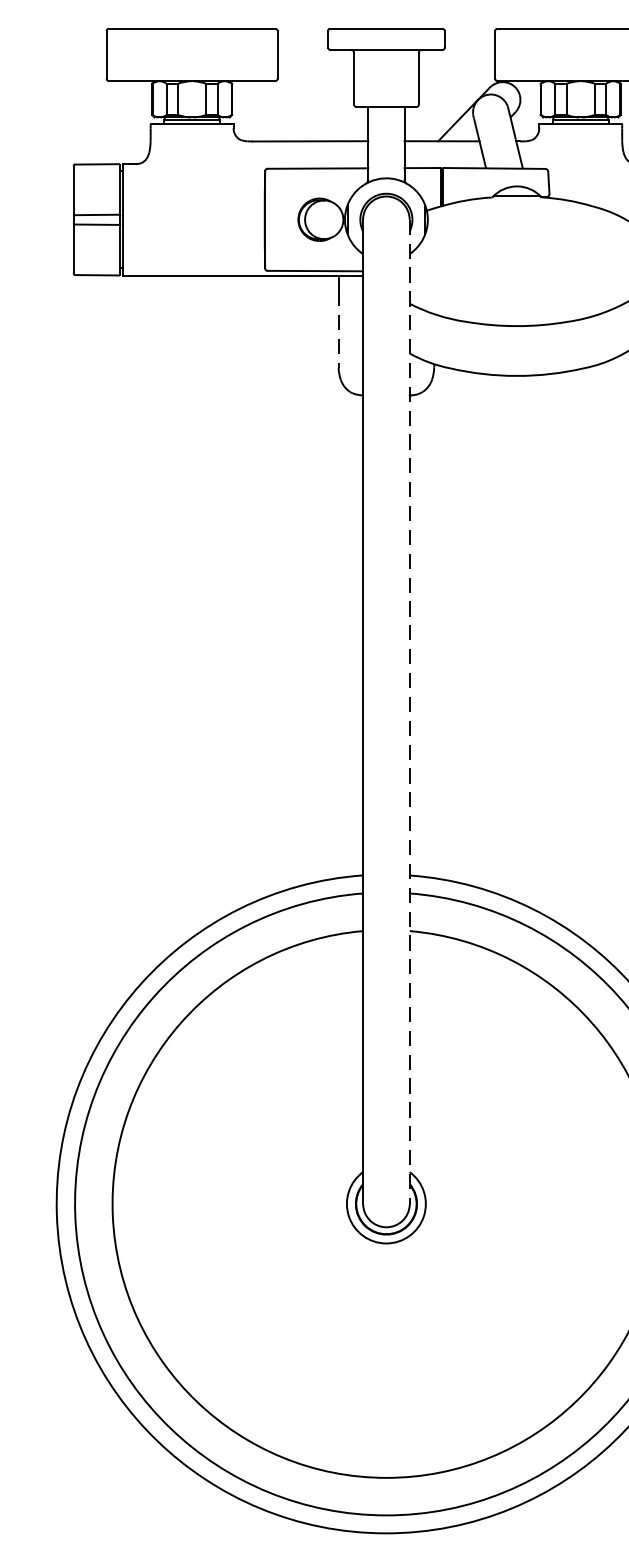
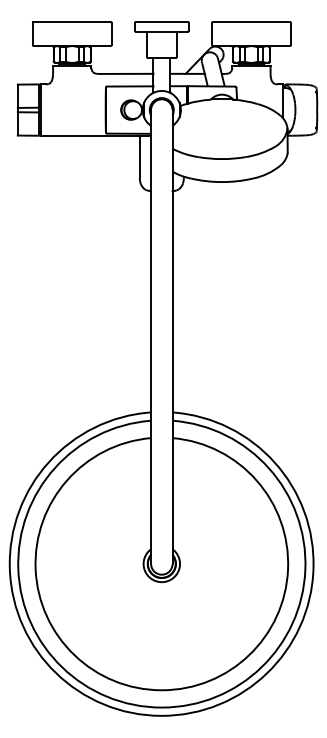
line: (338, 329) -> (139, 160), dashed -> solid
line: (409, 712) -> (172, 337), dashed -> solid

